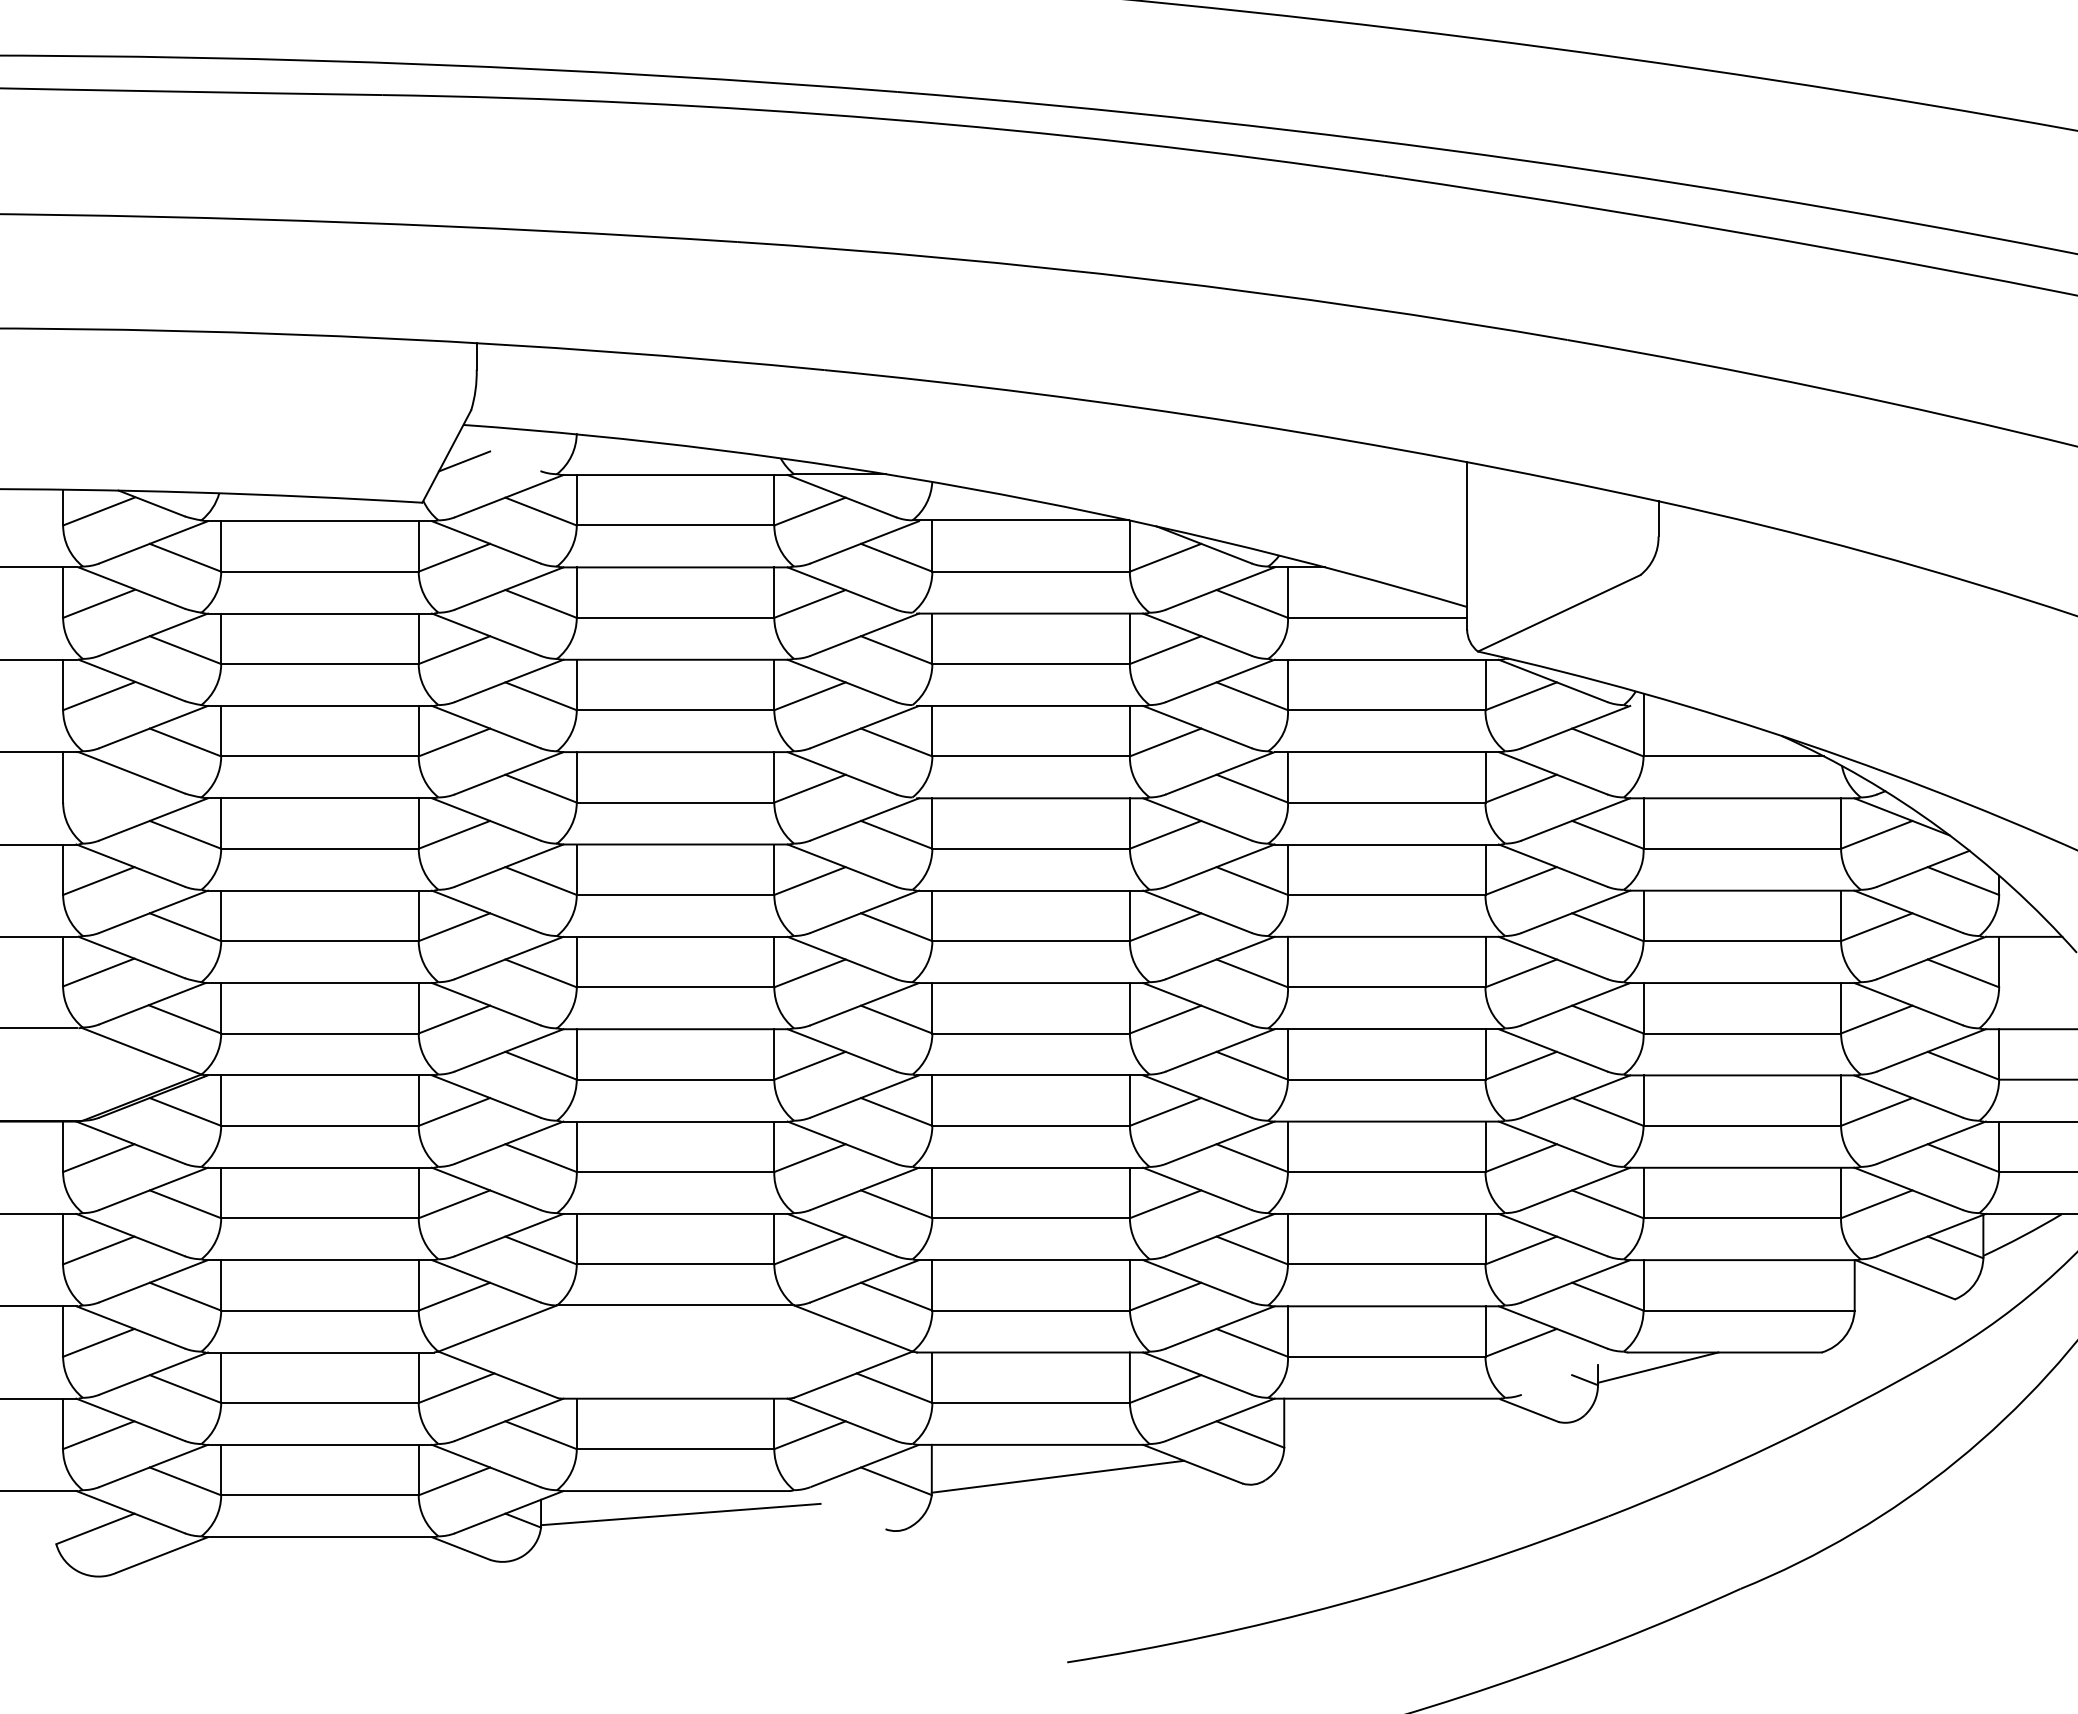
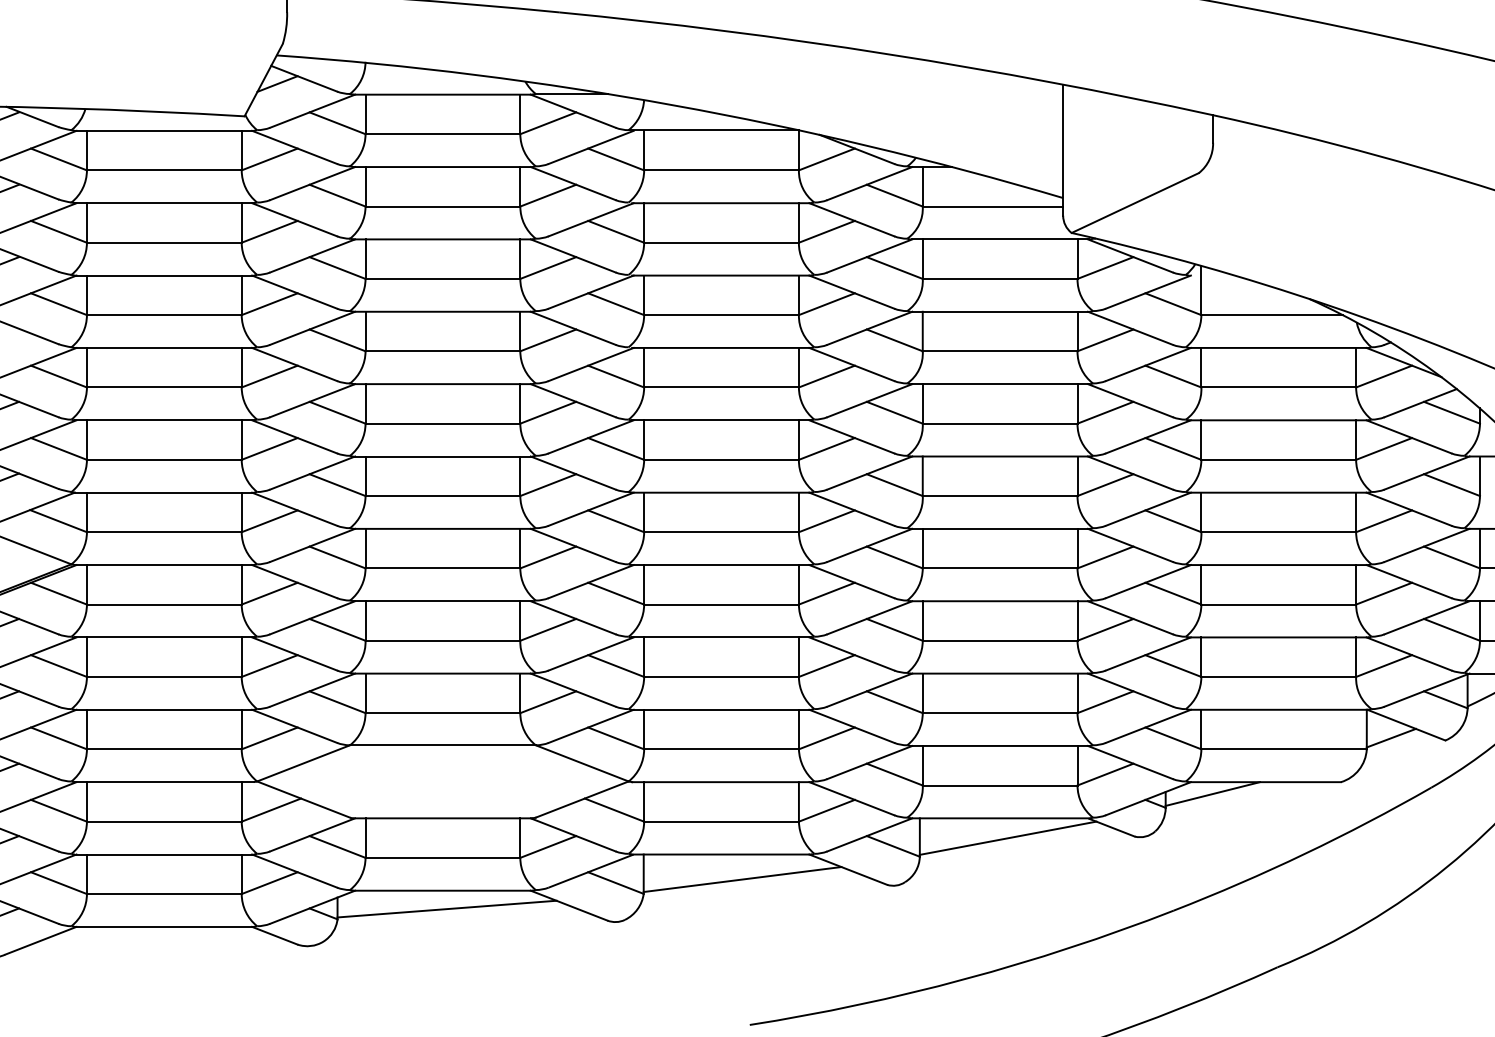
line: (498, 454) -> (304, 78), added
line: (1885, 1296) -> (1390, 738), added
line: (1575, 1373) -> (1148, 798), added
line: (1396, 1423) -> (1007, 837), added
line: (836, 1510) -> (569, 905), added

